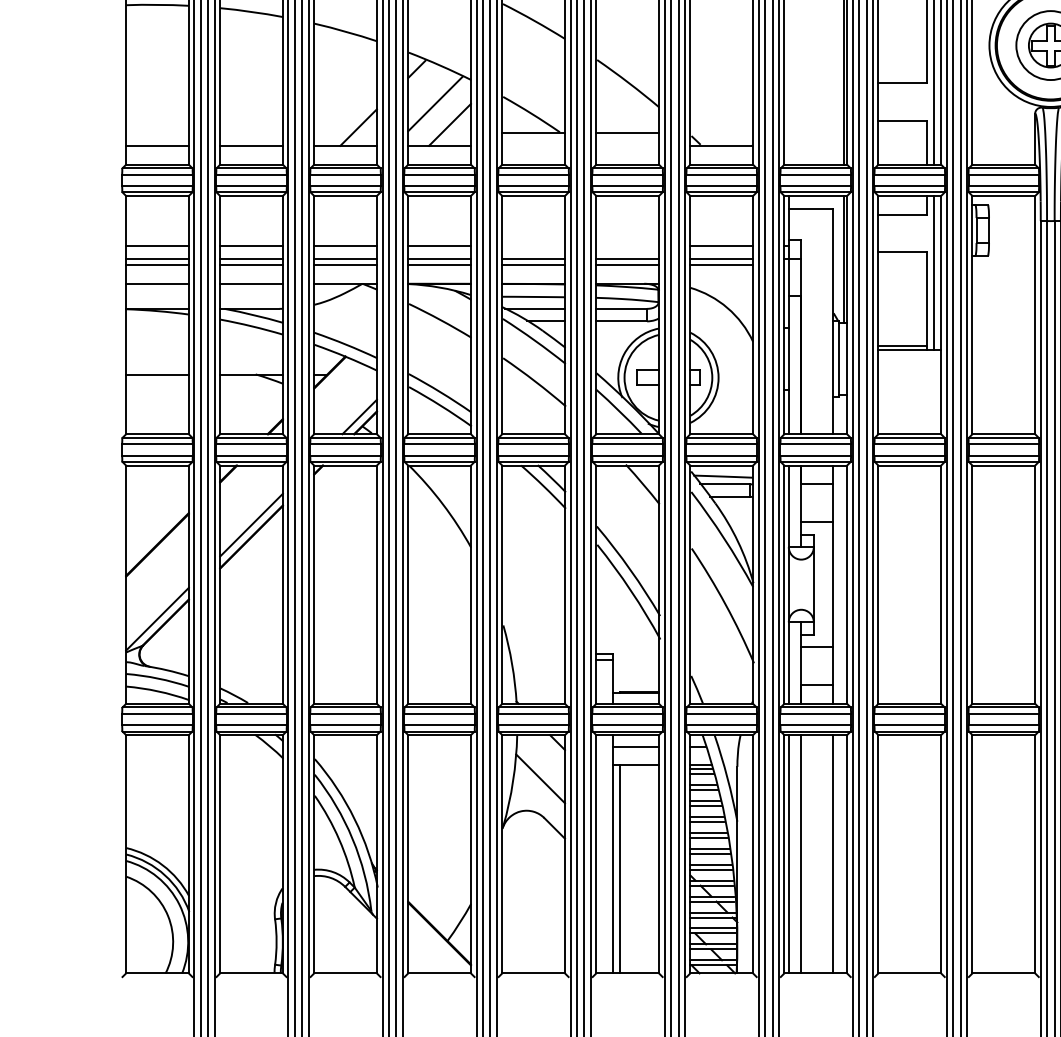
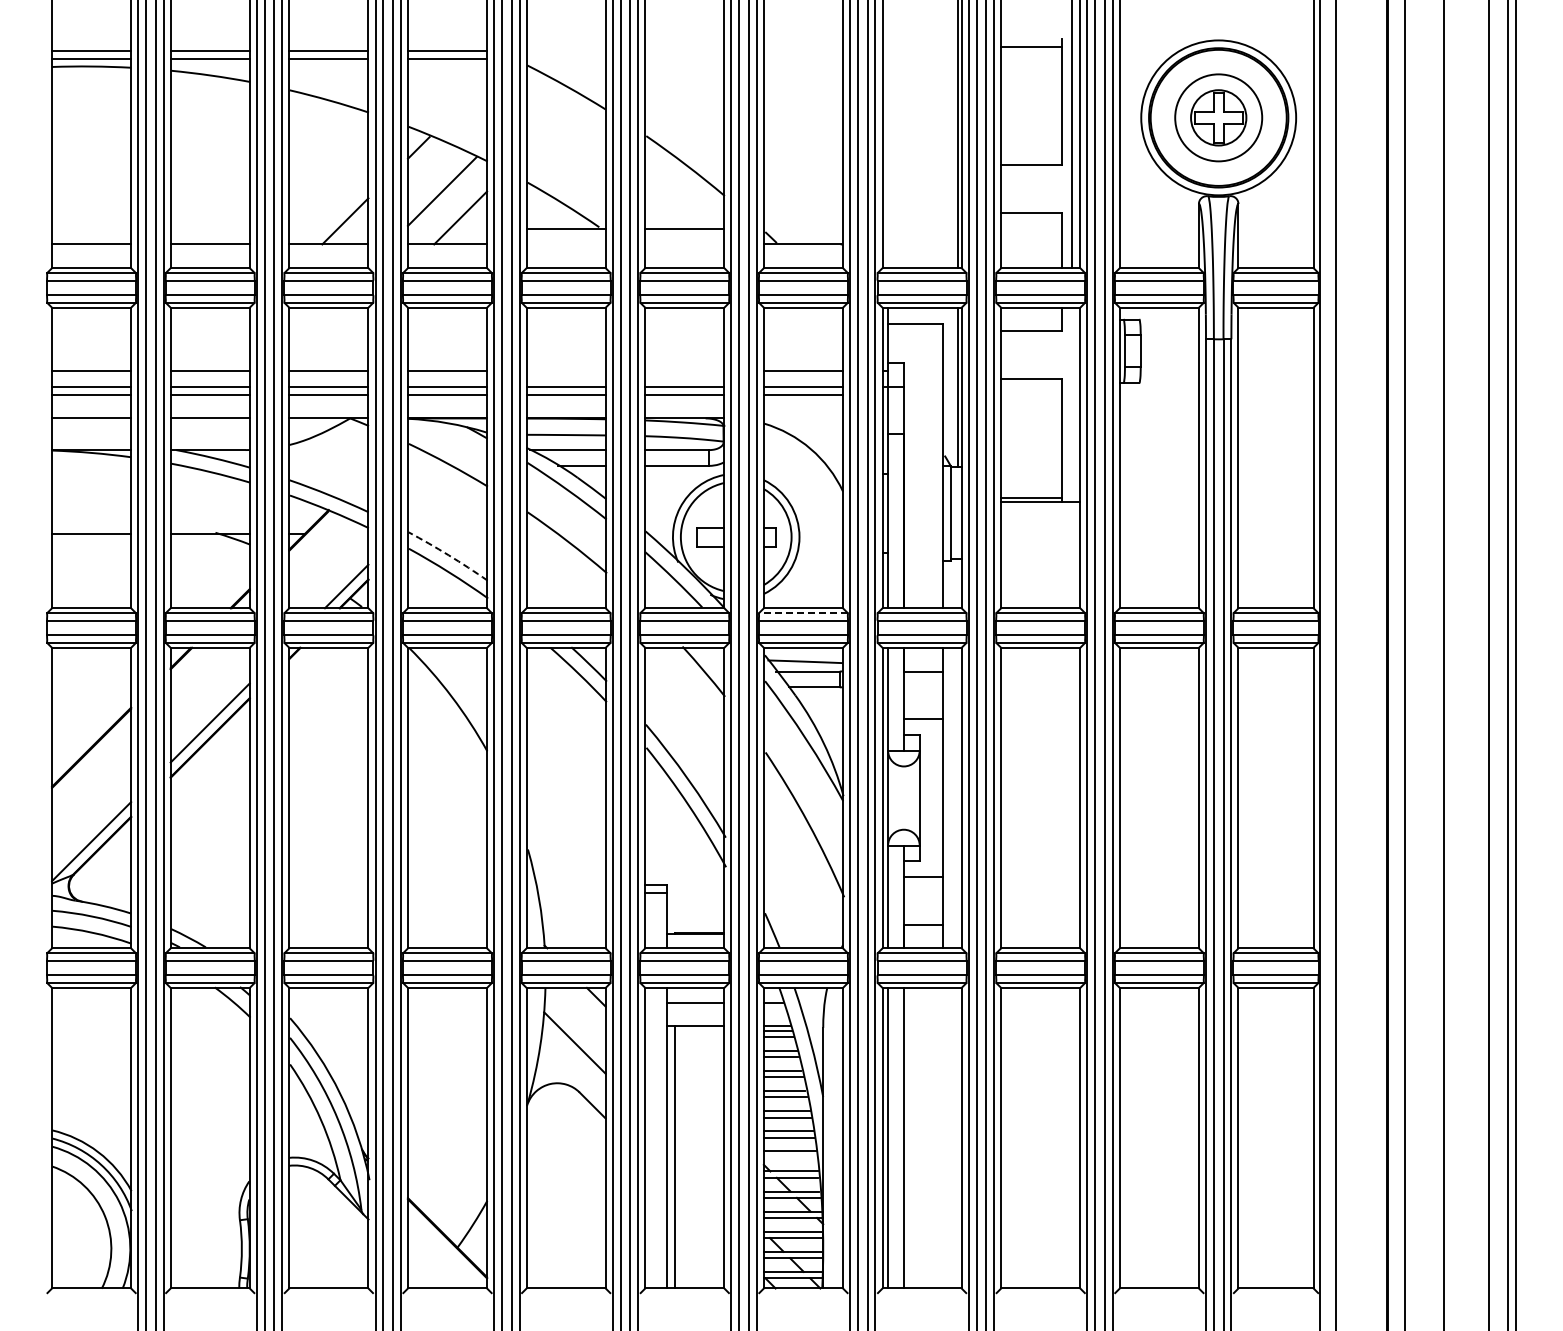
line: (934, 272) -> (1071, 404), removed
arc: (440, 392) -> (448, 555), solid -> dashed
line: (720, 437) -> (802, 612), solid -> dashed
line: (832, 853) -> (943, 1137), removed
line: (710, 869) -> (789, 1157), removed

